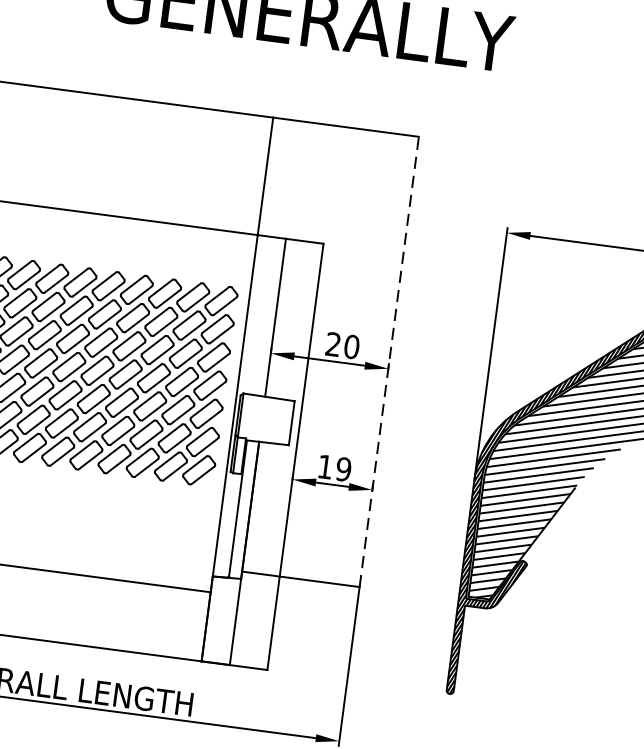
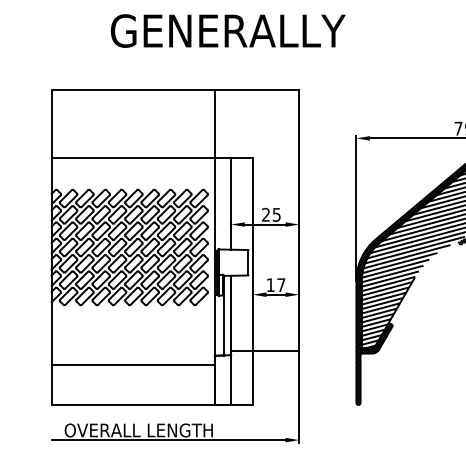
text: (351, 346) -> (276, 214), 20 -> 25
line: (389, 361) -> (299, 220), dashed -> solid
text: (343, 470) -> (281, 285), 19 -> 17

